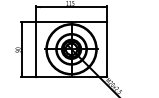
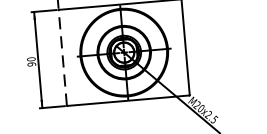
line: (36, 49) -> (63, 58), solid -> dashed

